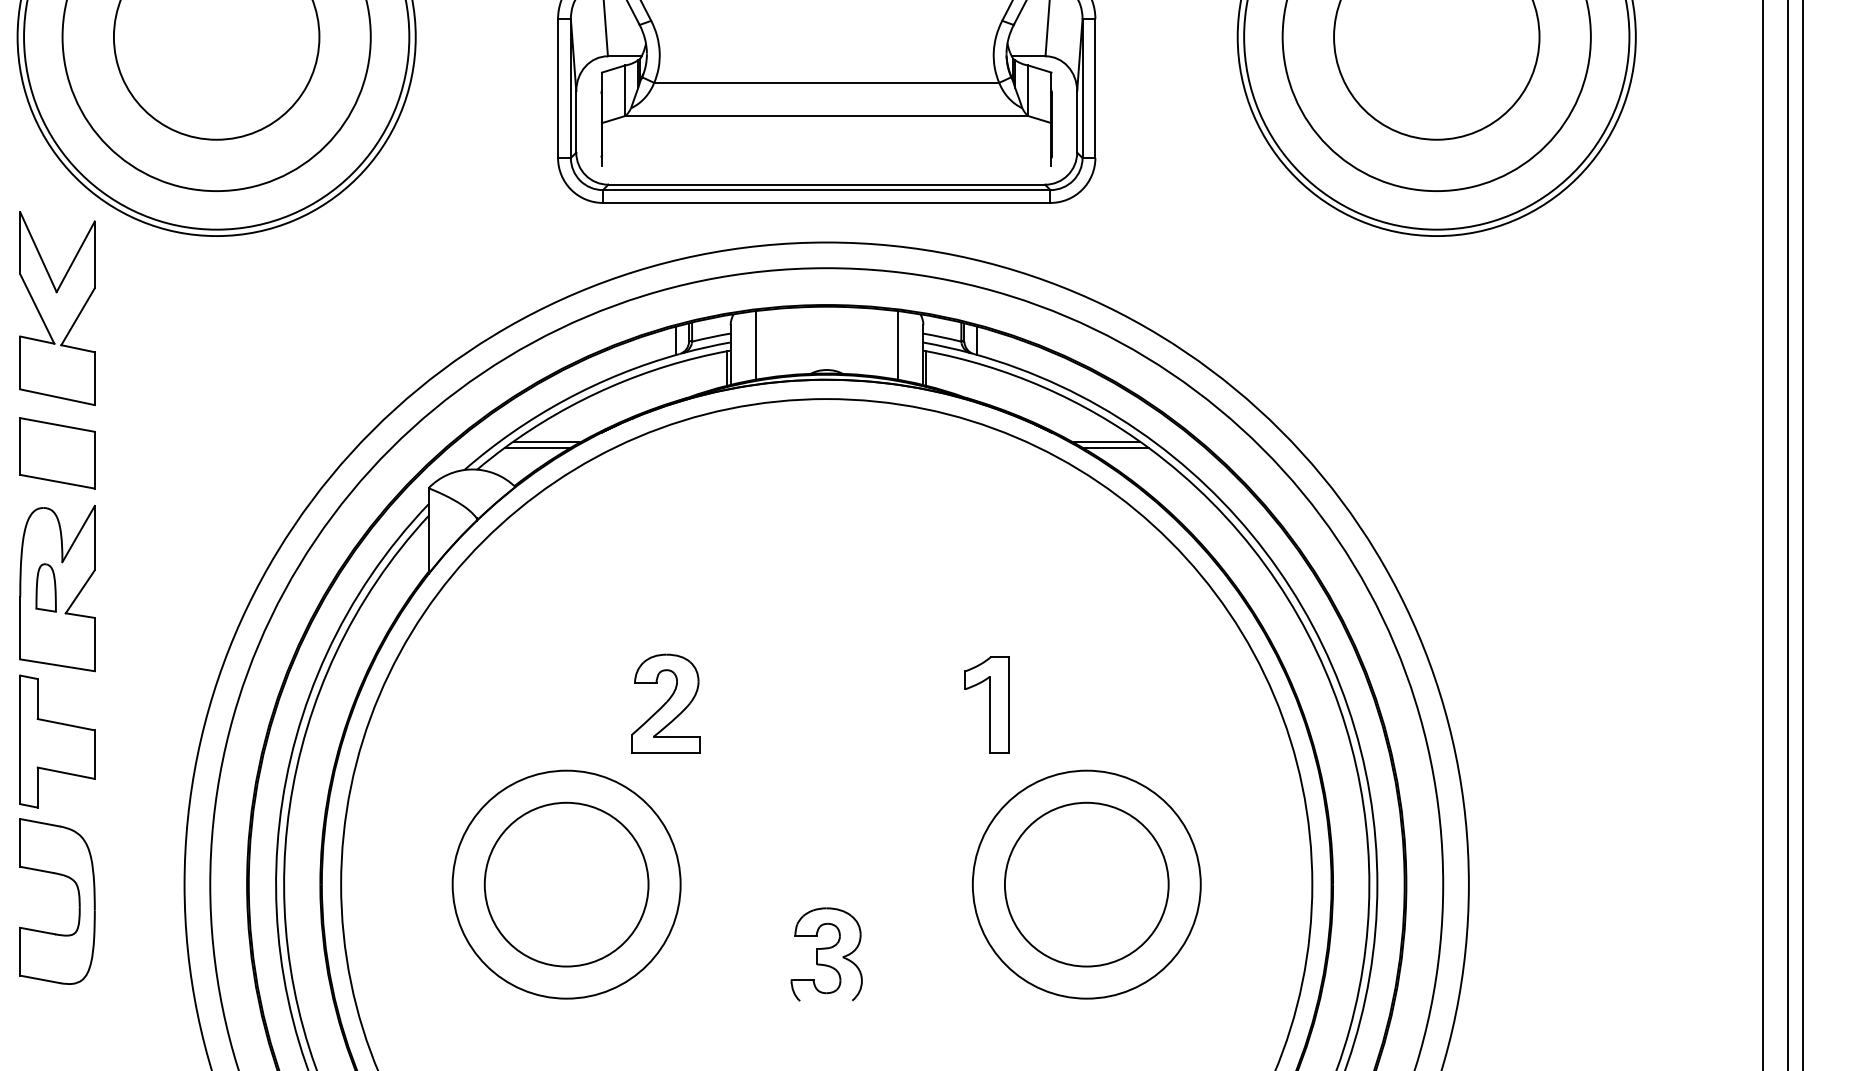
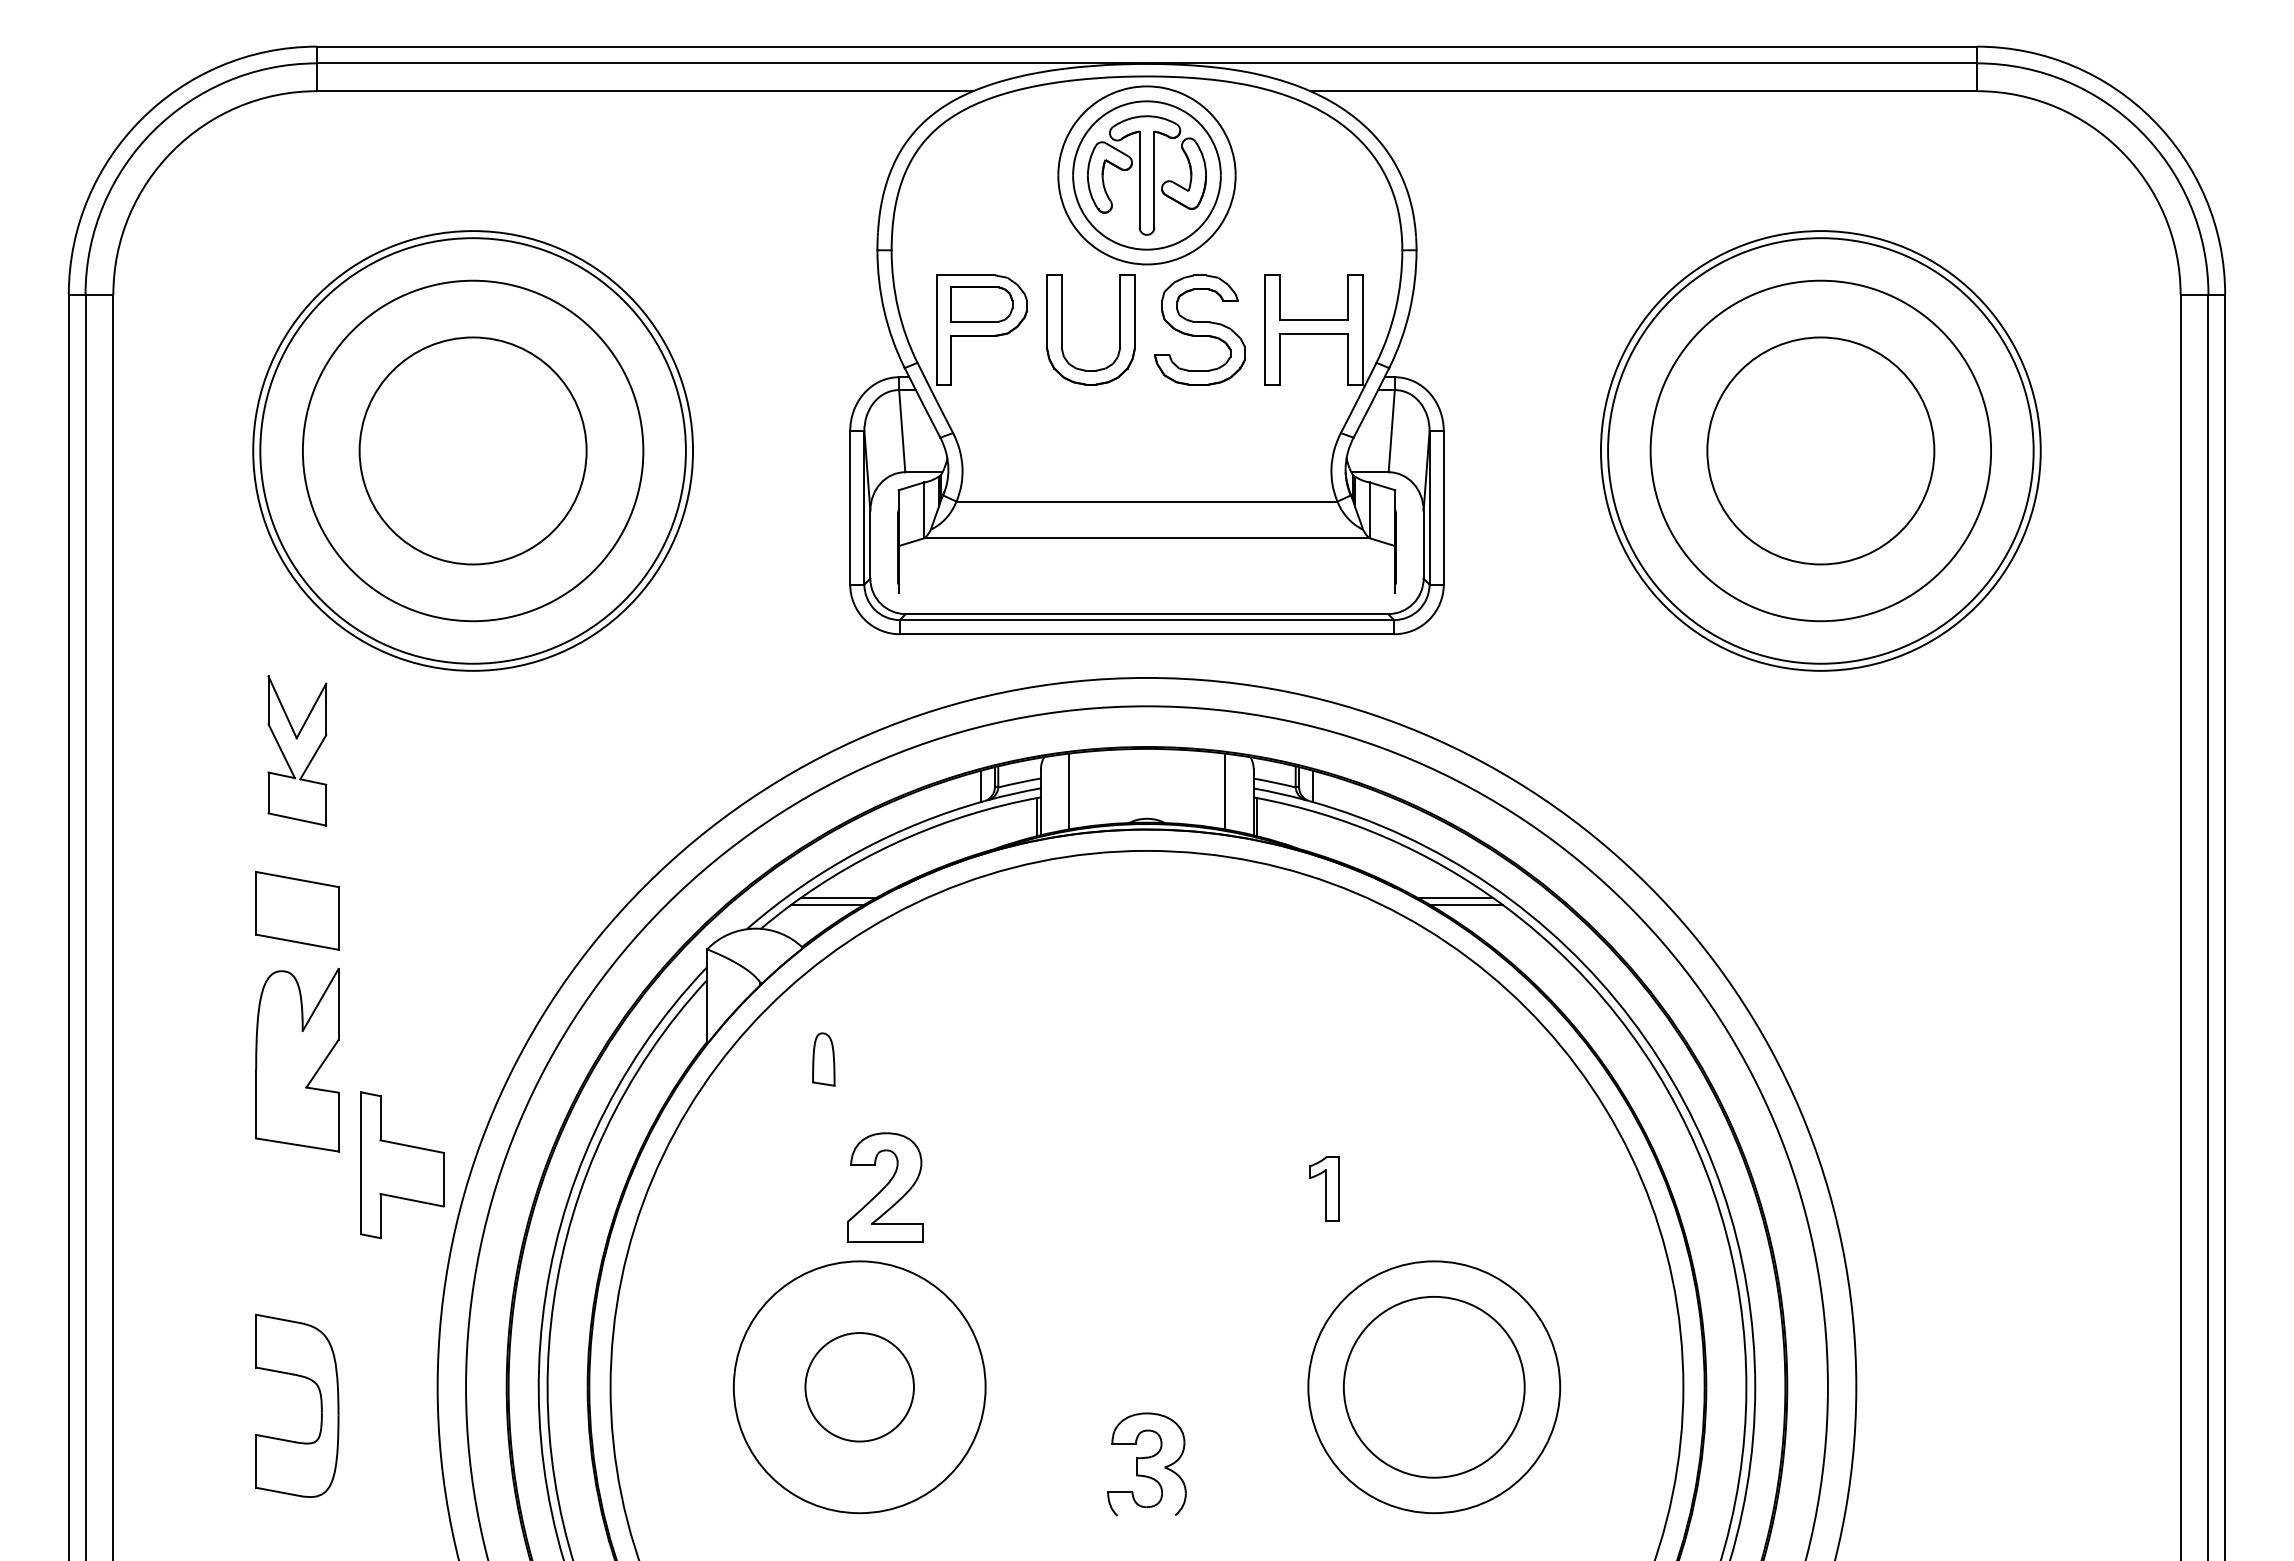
part: (57, 308) -> (297, 750), size x0.7
part: (45, 587) -> (823, 1059), moved
part: (666, 703) -> (885, 1187), moved
part: (987, 704) -> (1324, 1188), size x0.6
part: (57, 741) -> (402, 1165), moved
circle: (566, 883) -> (859, 1386), size x0.6

